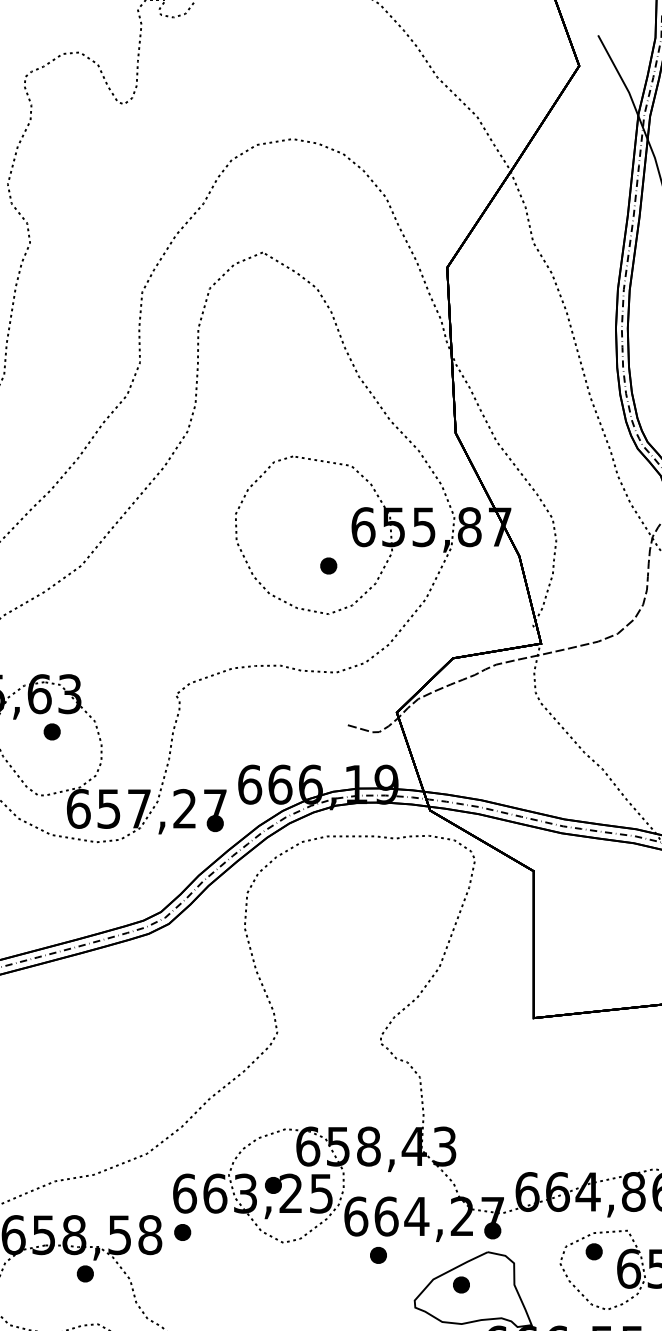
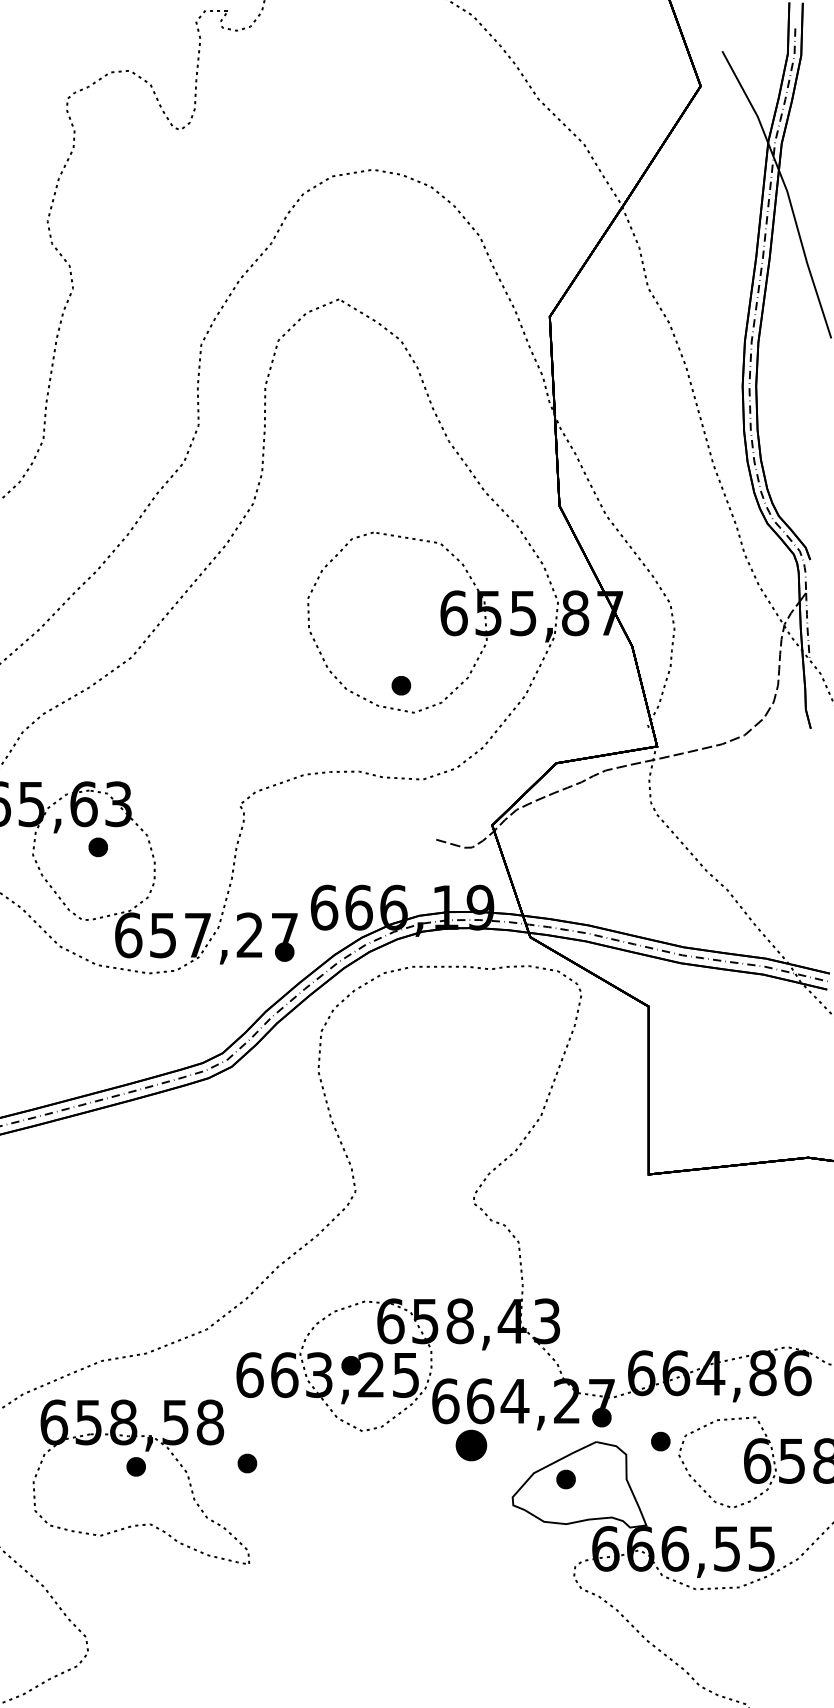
part: (328, 565) -> (401, 685), moved
part: (182, 1232) -> (247, 1463), moved
part: (593, 1251) -> (660, 1441), moved
part: (377, 1255) -> (470, 1445), size x1.6

